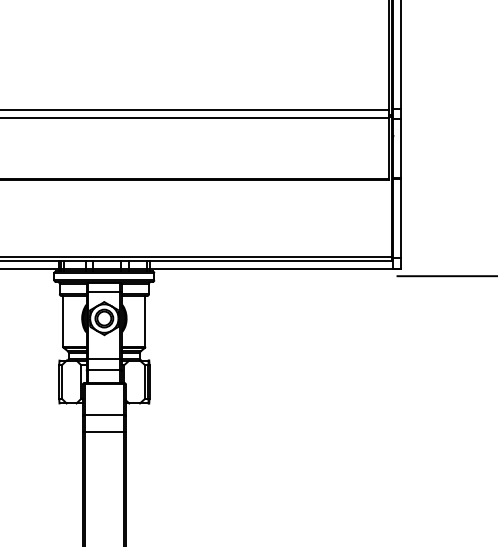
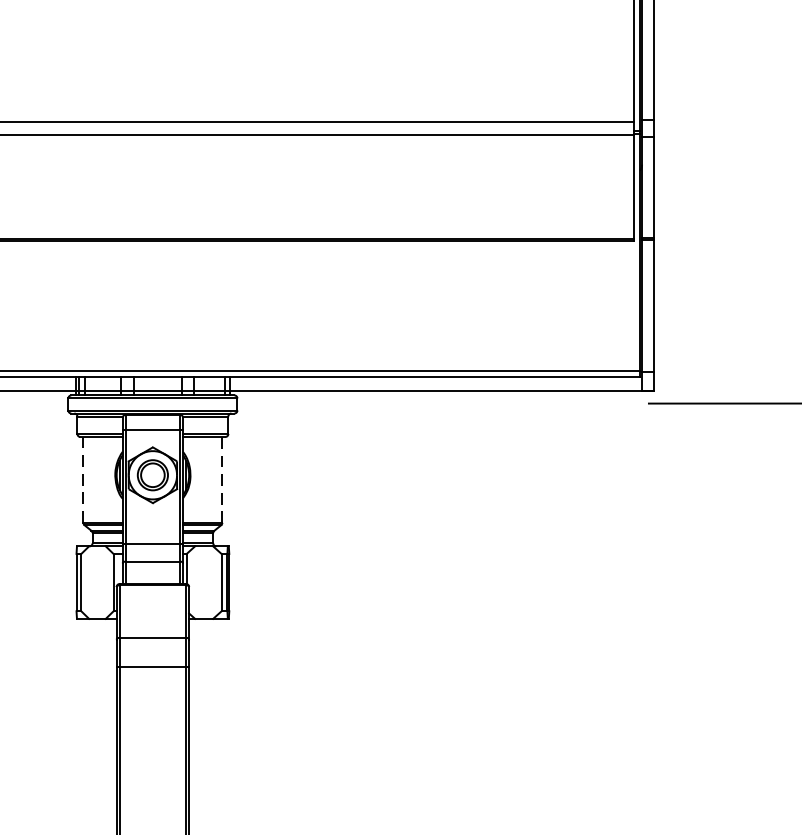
line: (63, 320) -> (83, 478), solid -> dashed
line: (145, 321) -> (222, 480), solid -> dashed

